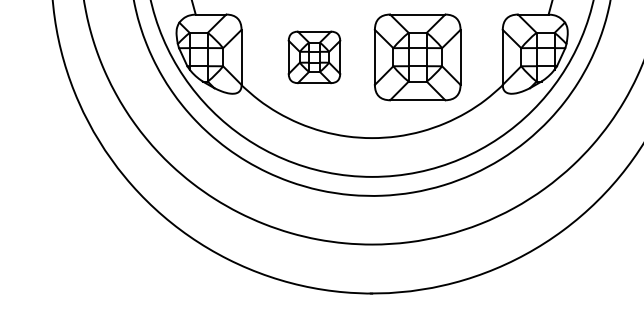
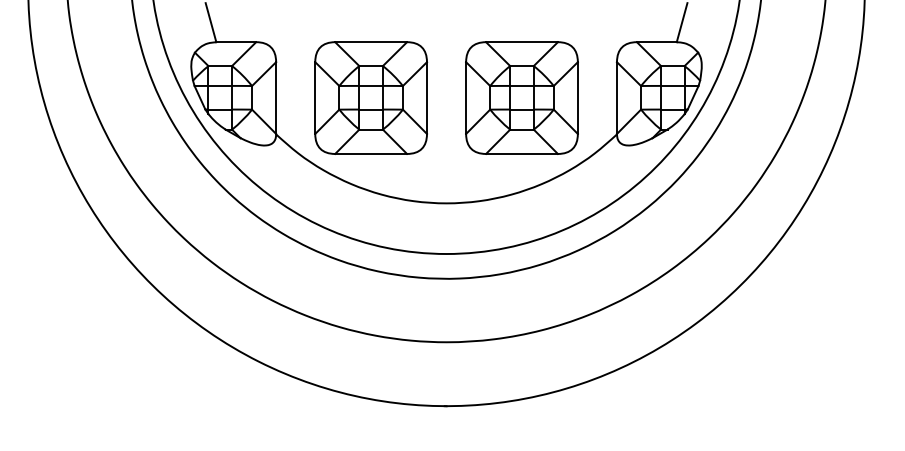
part: (314, 56) -> (371, 97), size x1.67
part: (417, 56) -> (521, 97), moved

